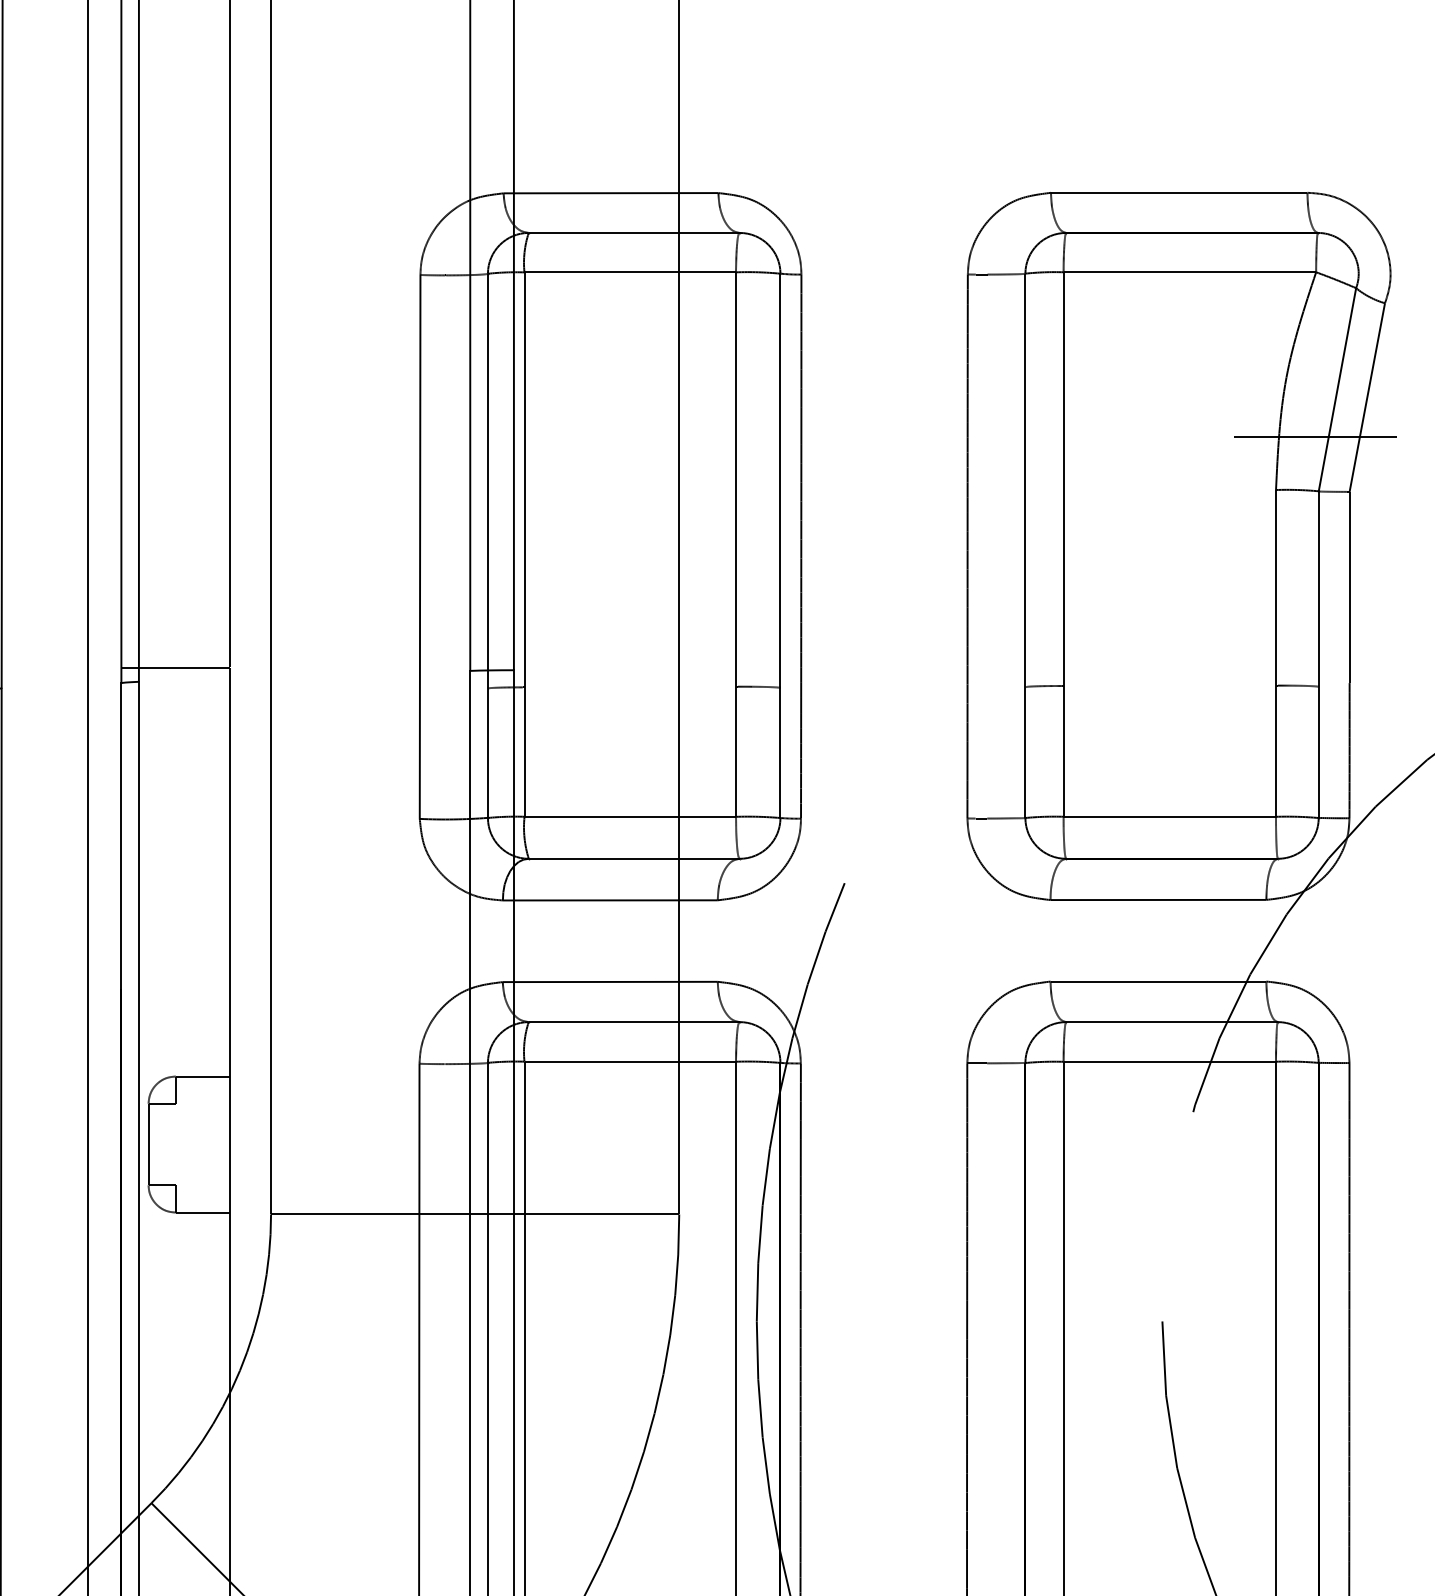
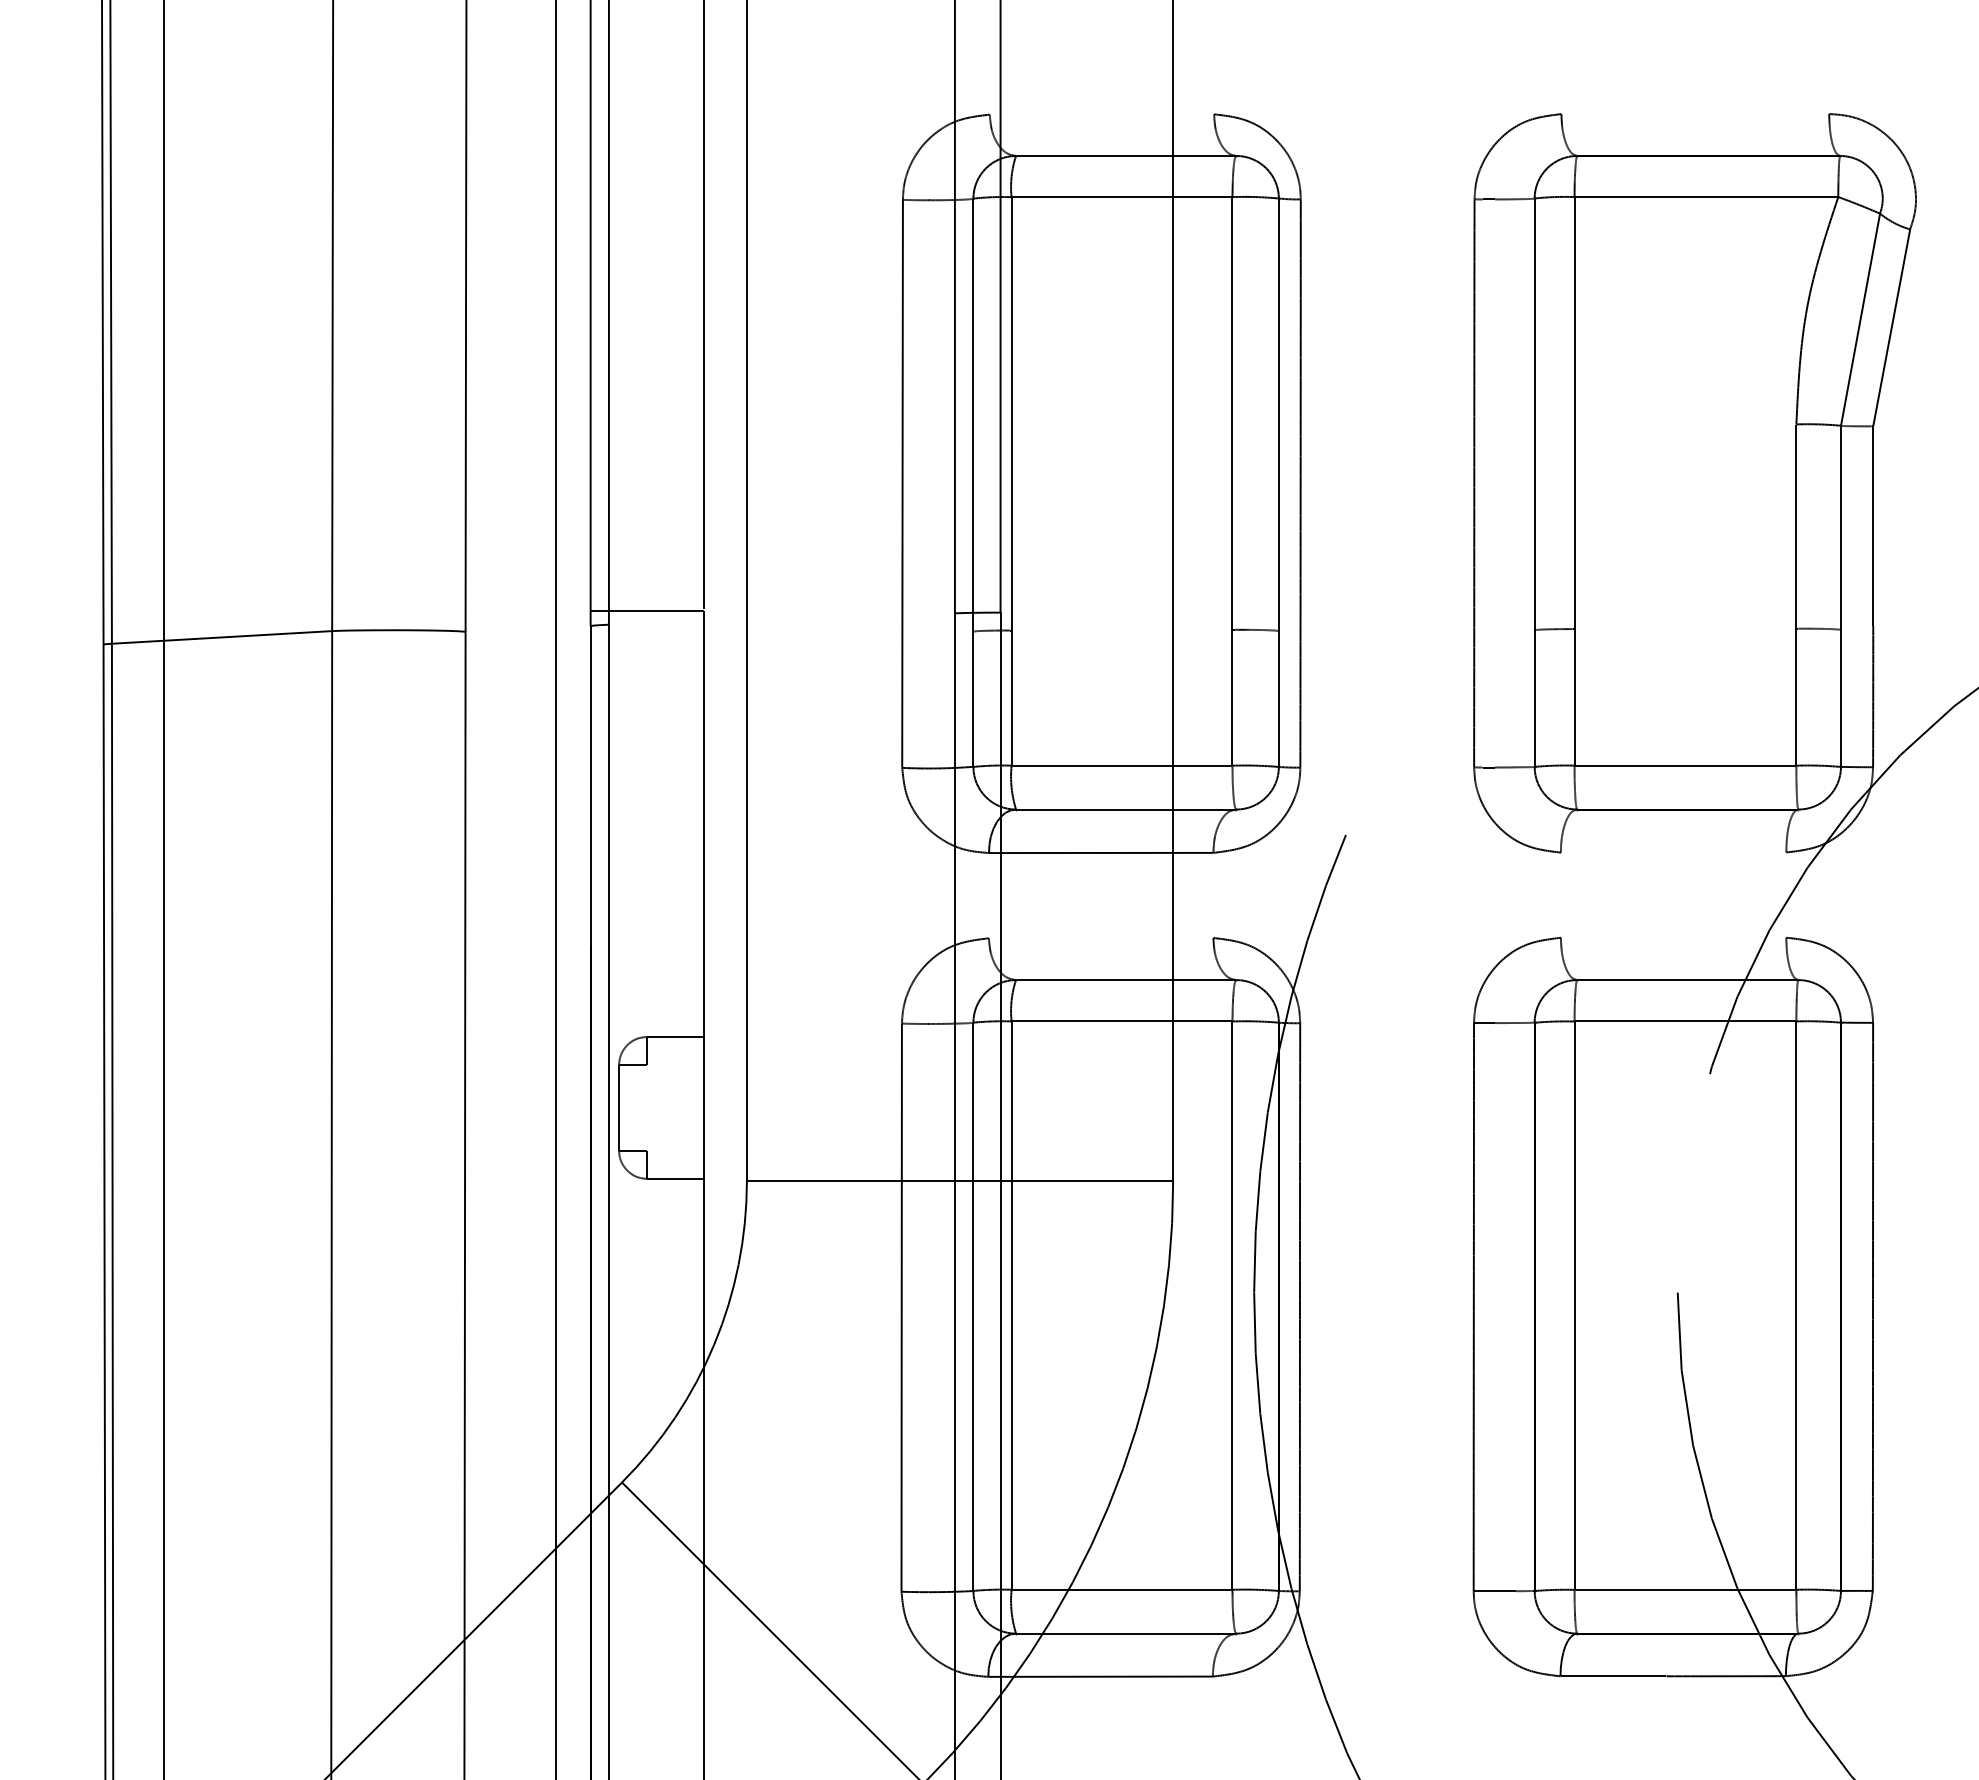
line: (610, 193) -> (1101, 114), removed
line: (1179, 193) -> (1695, 114), removed
line: (1315, 437) -> (1837, 369), removed
line: (1158, 899) -> (1673, 852), removed
line: (1158, 981) -> (1673, 937), removed
line: (609, 982) -> (1100, 938), removed

